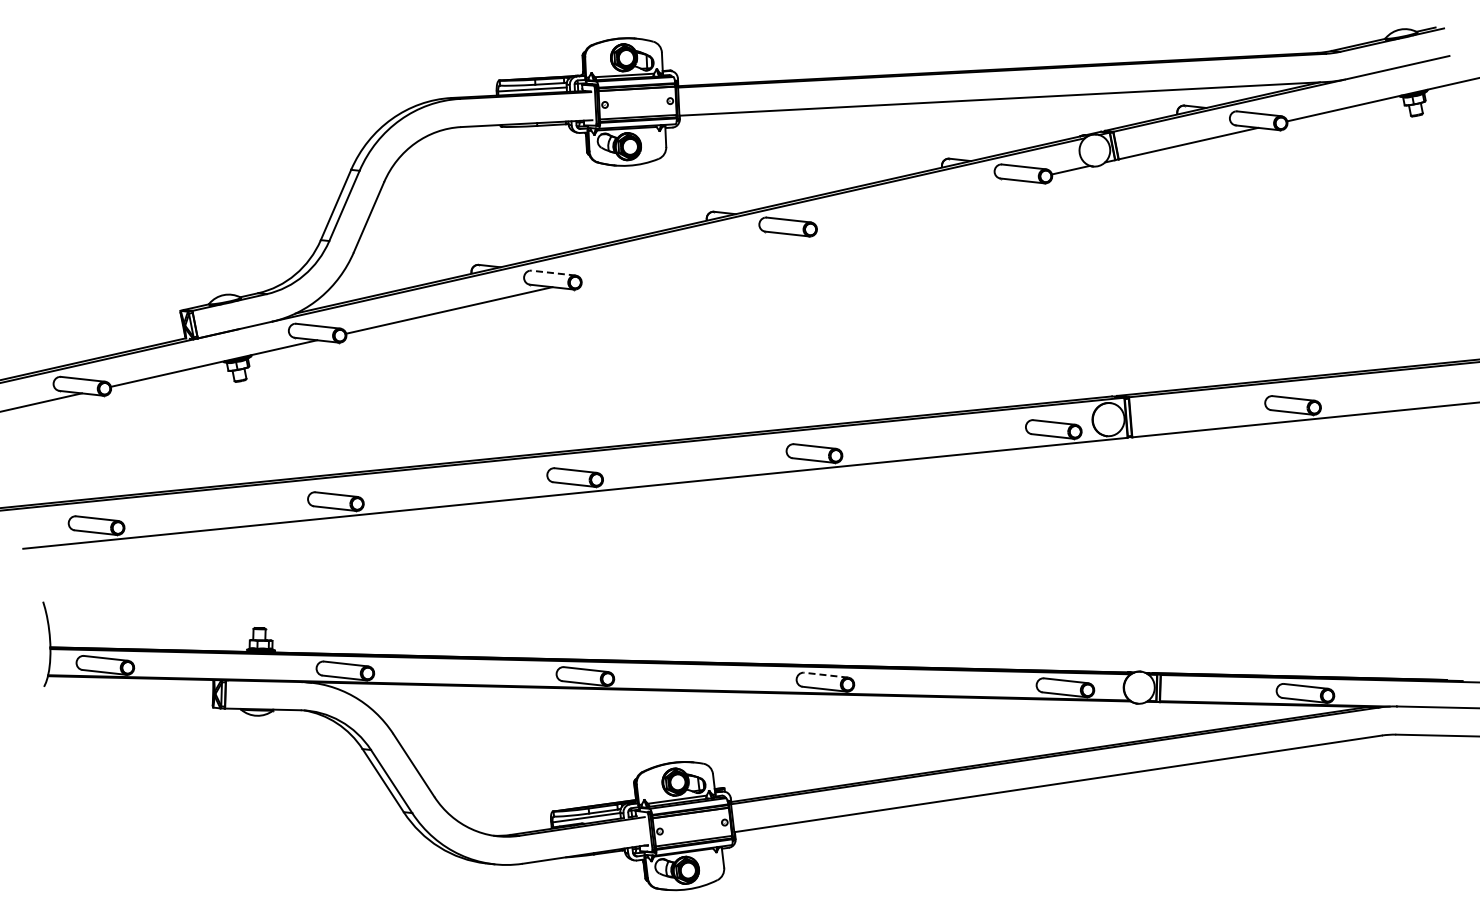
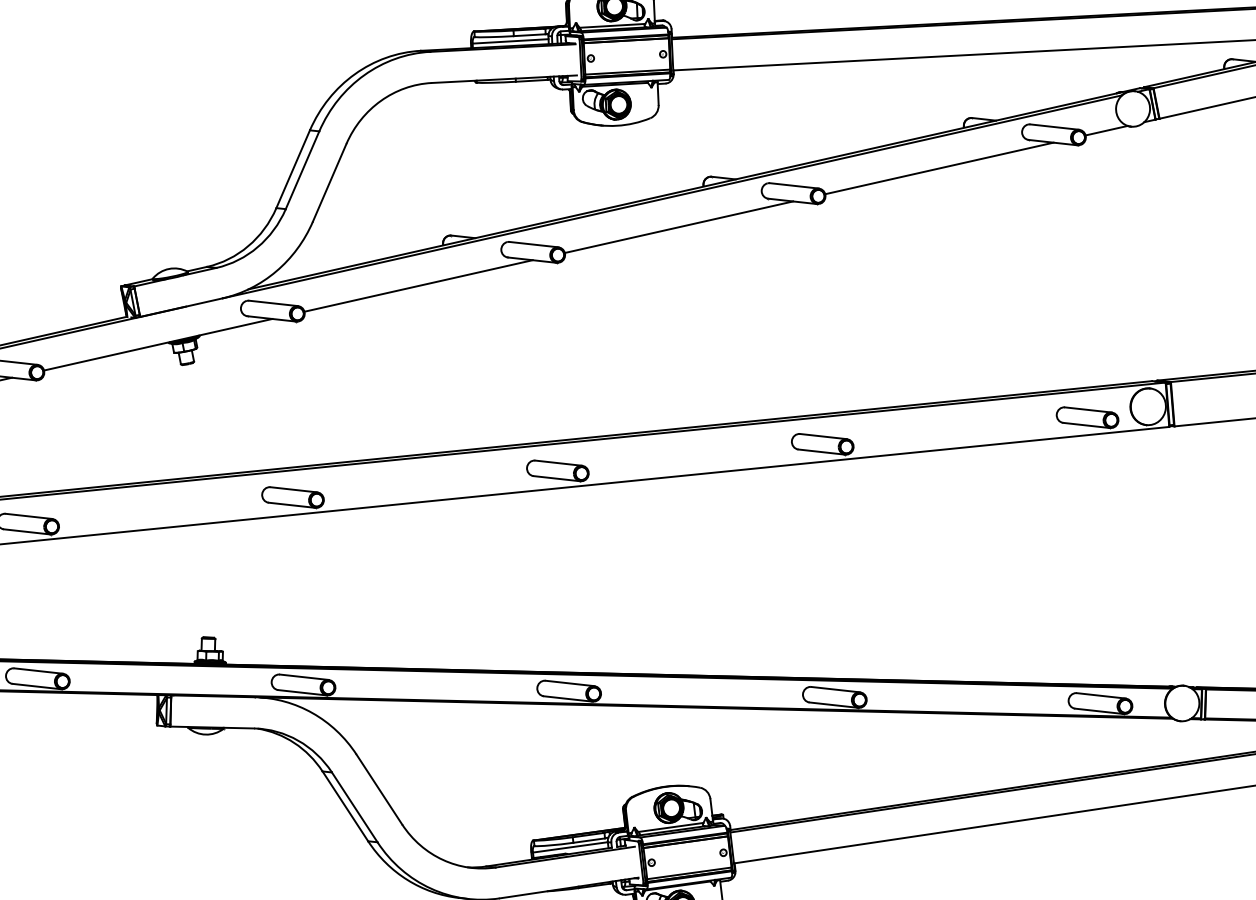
line: (919, 204) -> (938, 168), added
line: (684, 257) -> (678, 227), added
line: (553, 273) -> (533, 245), dashed -> solid
line: (825, 675) -> (834, 689), dashed -> solid

